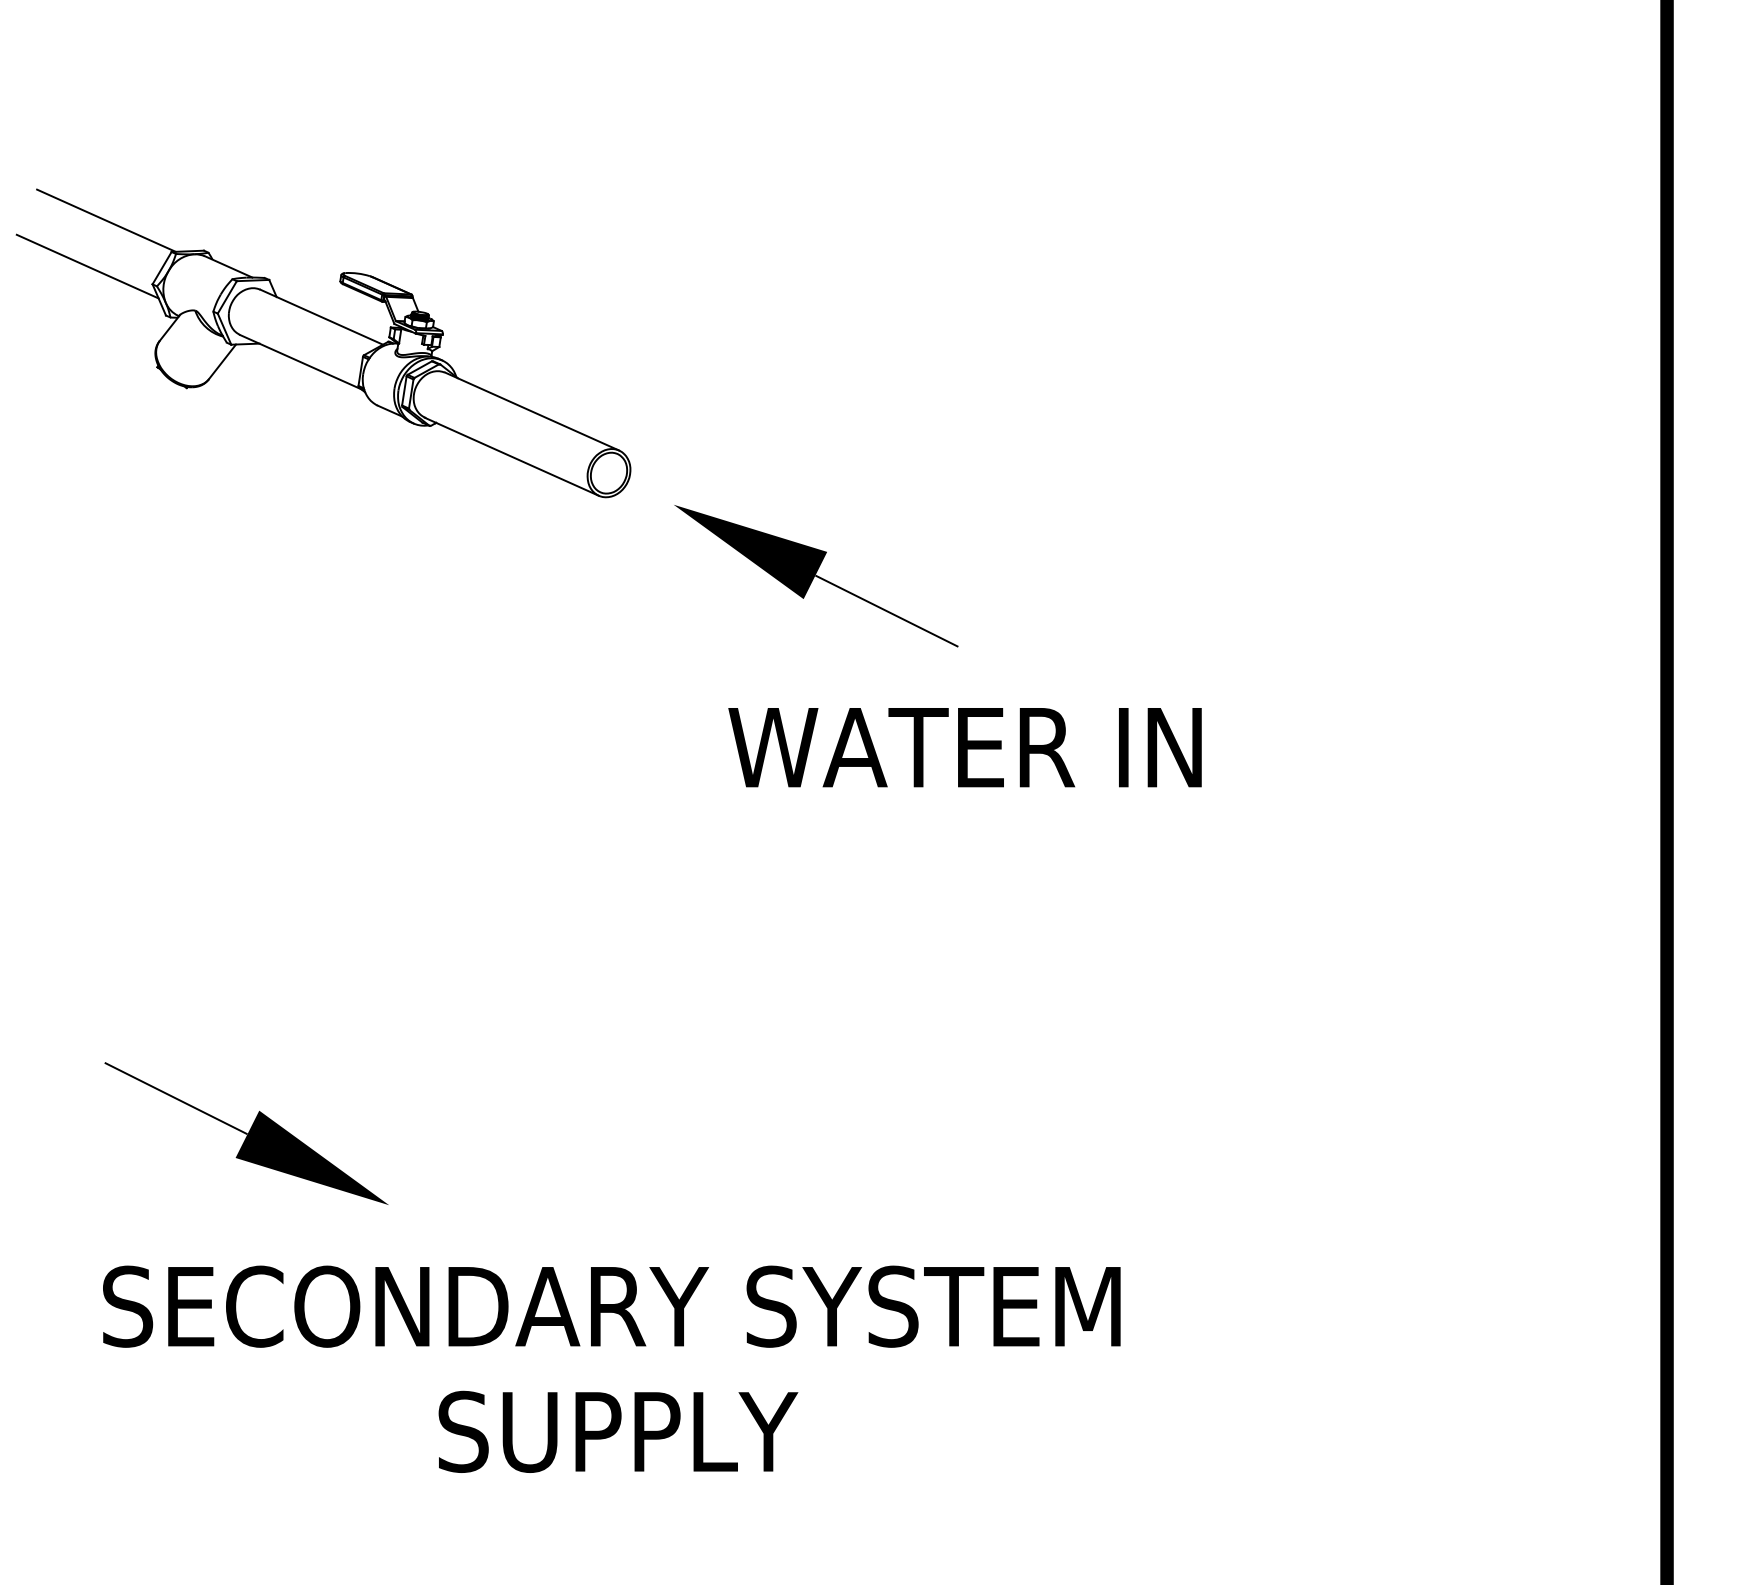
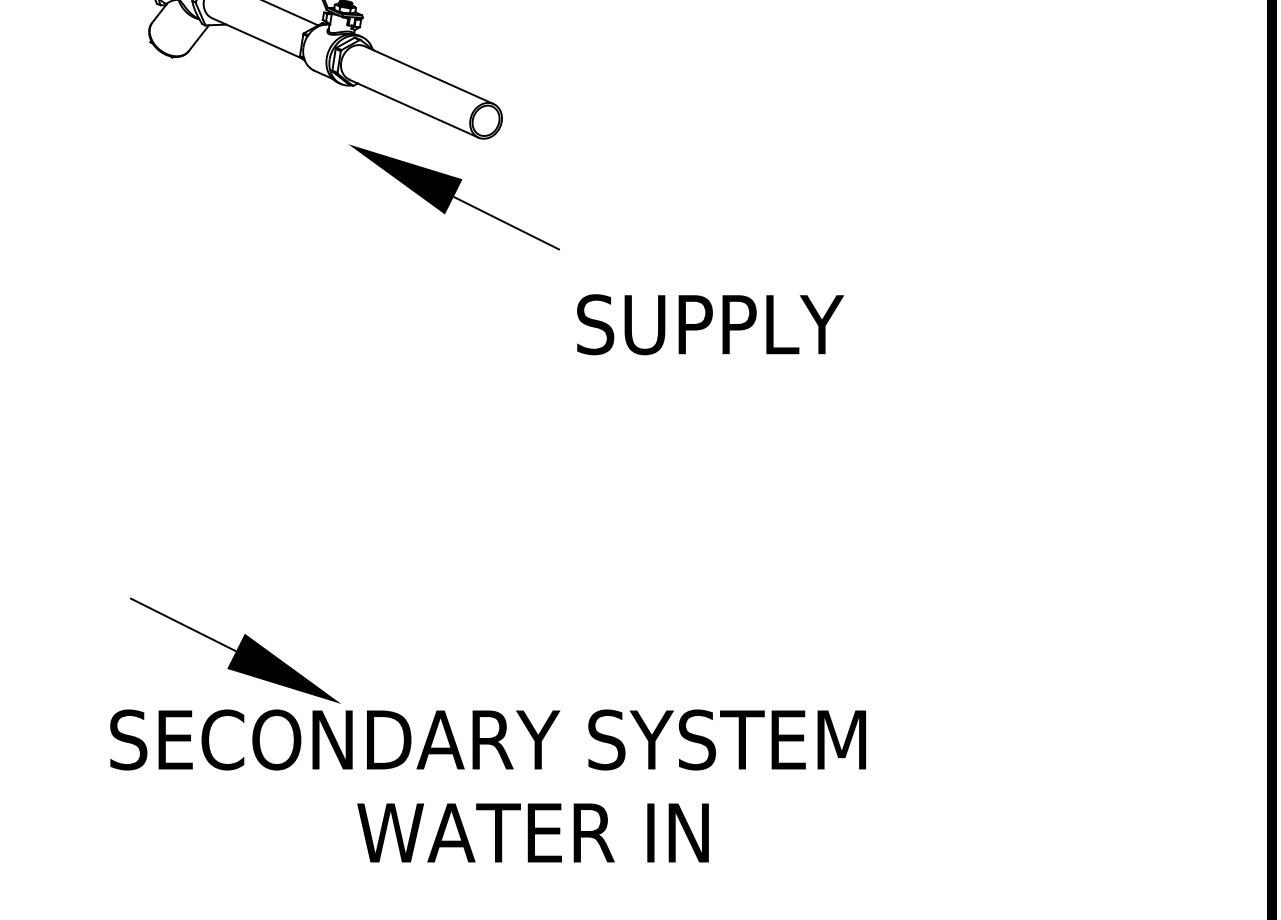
part: (816, 576) -> (454, 197), moved
text: (964, 747) -> (750, 324), WATER IN -> SUPPLY
part: (246, 1133) -> (235, 650), moved
text: (671, 1431) -> (532, 832), SUPPLY -> WATER IN

